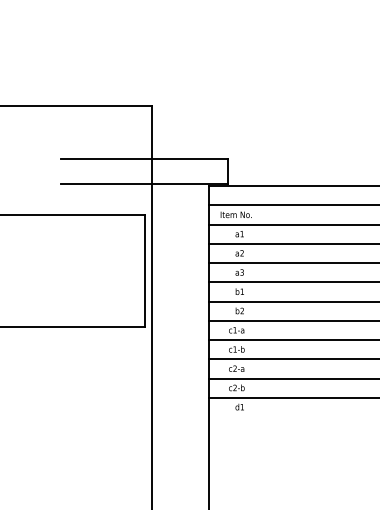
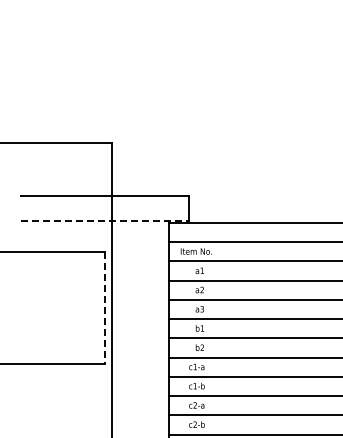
line: (144, 184) -> (104, 221), solid -> dashed
line: (144, 271) -> (104, 308), solid -> dashed

